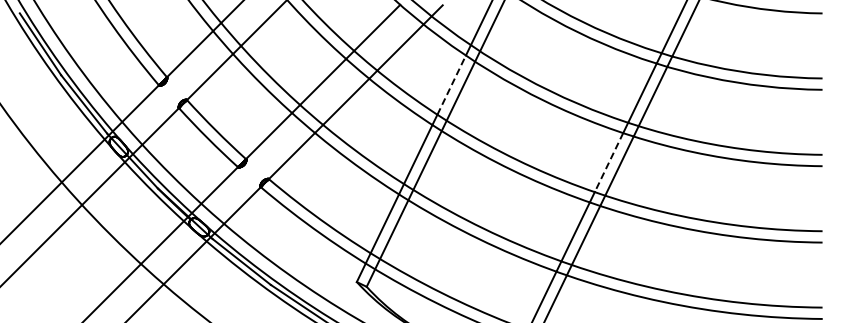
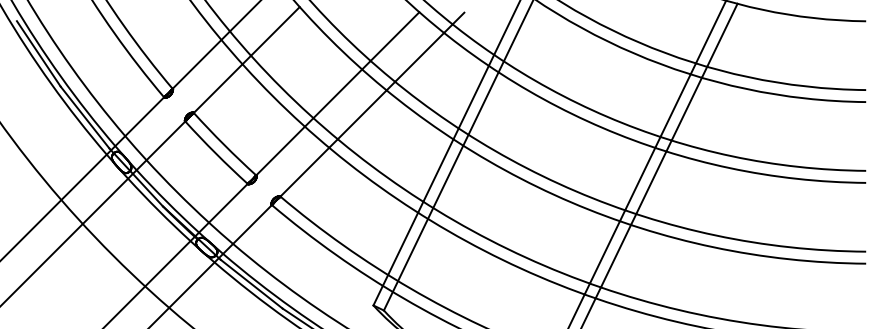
line: (451, 85) -> (473, 97), dashed -> solid
line: (609, 162) -> (640, 178), dashed -> solid

